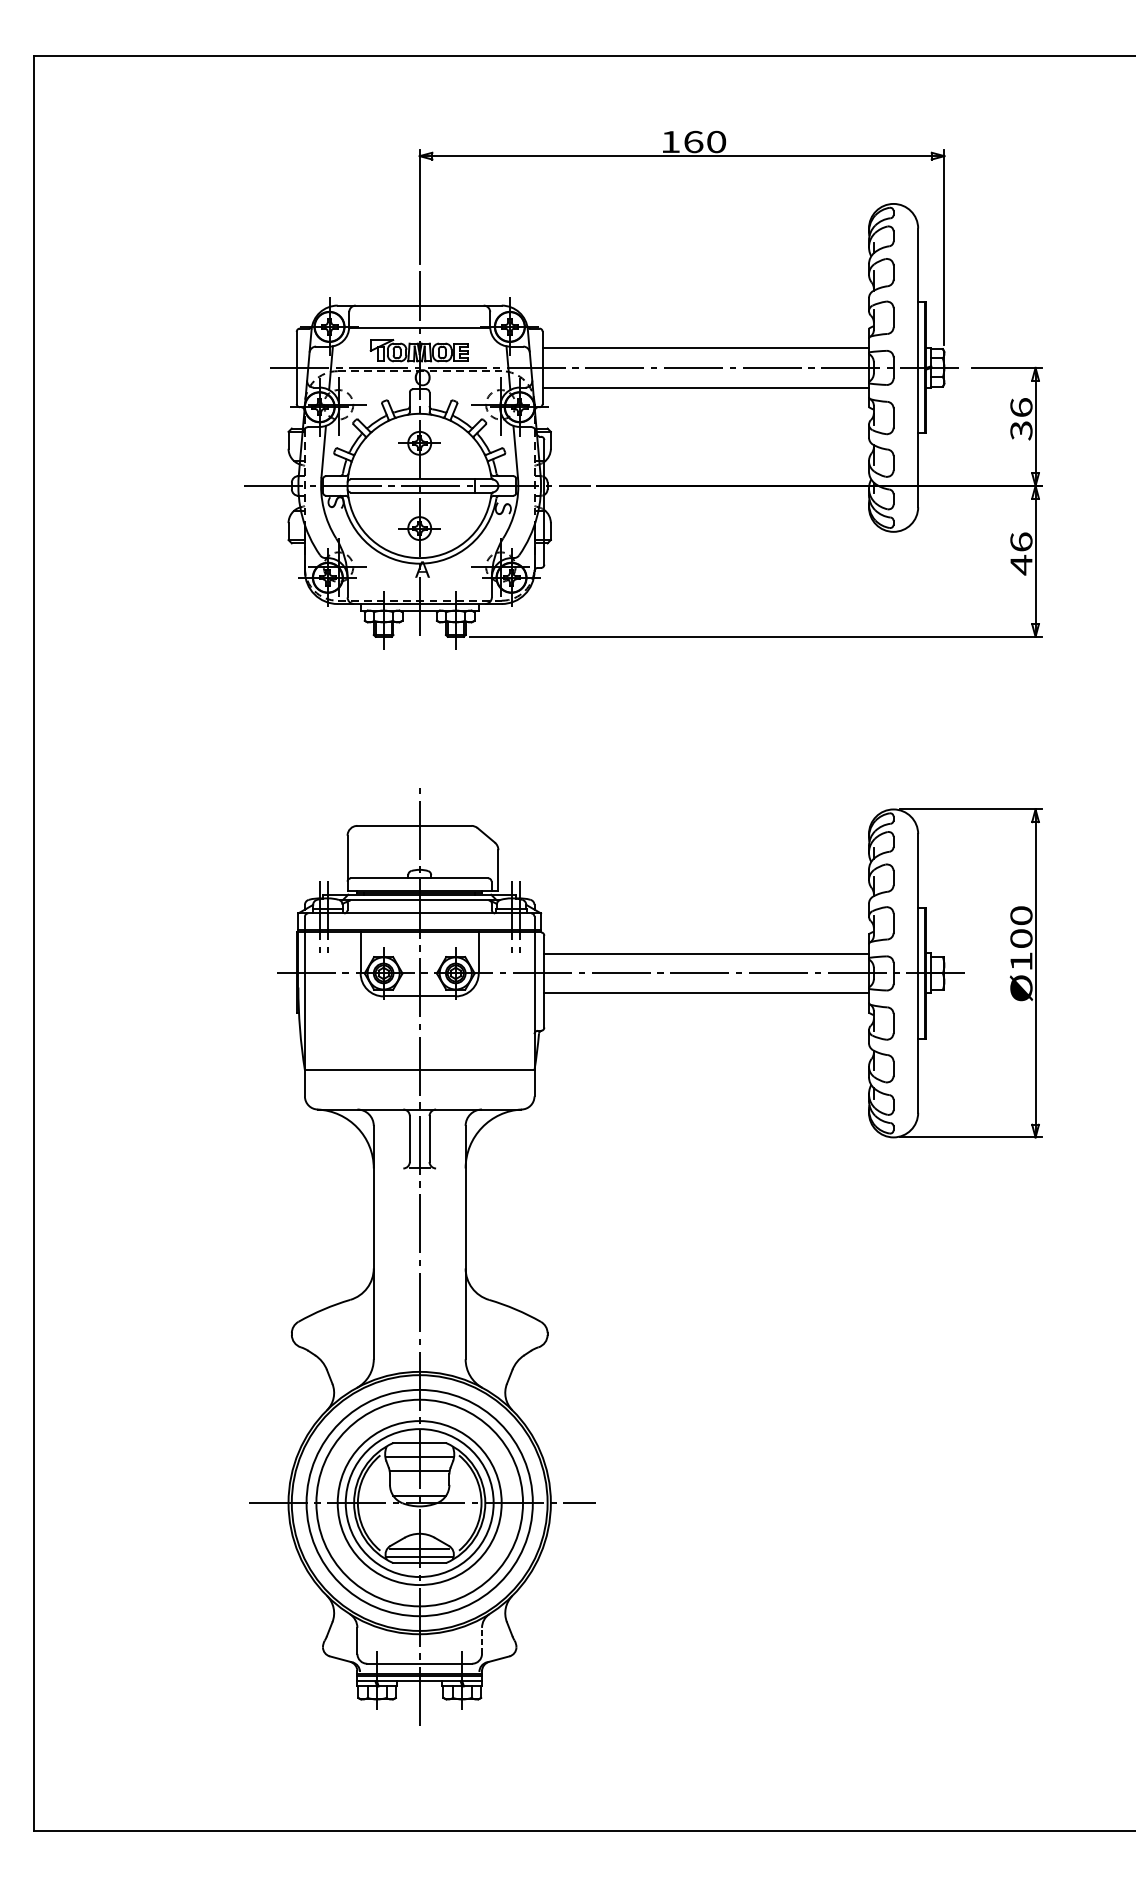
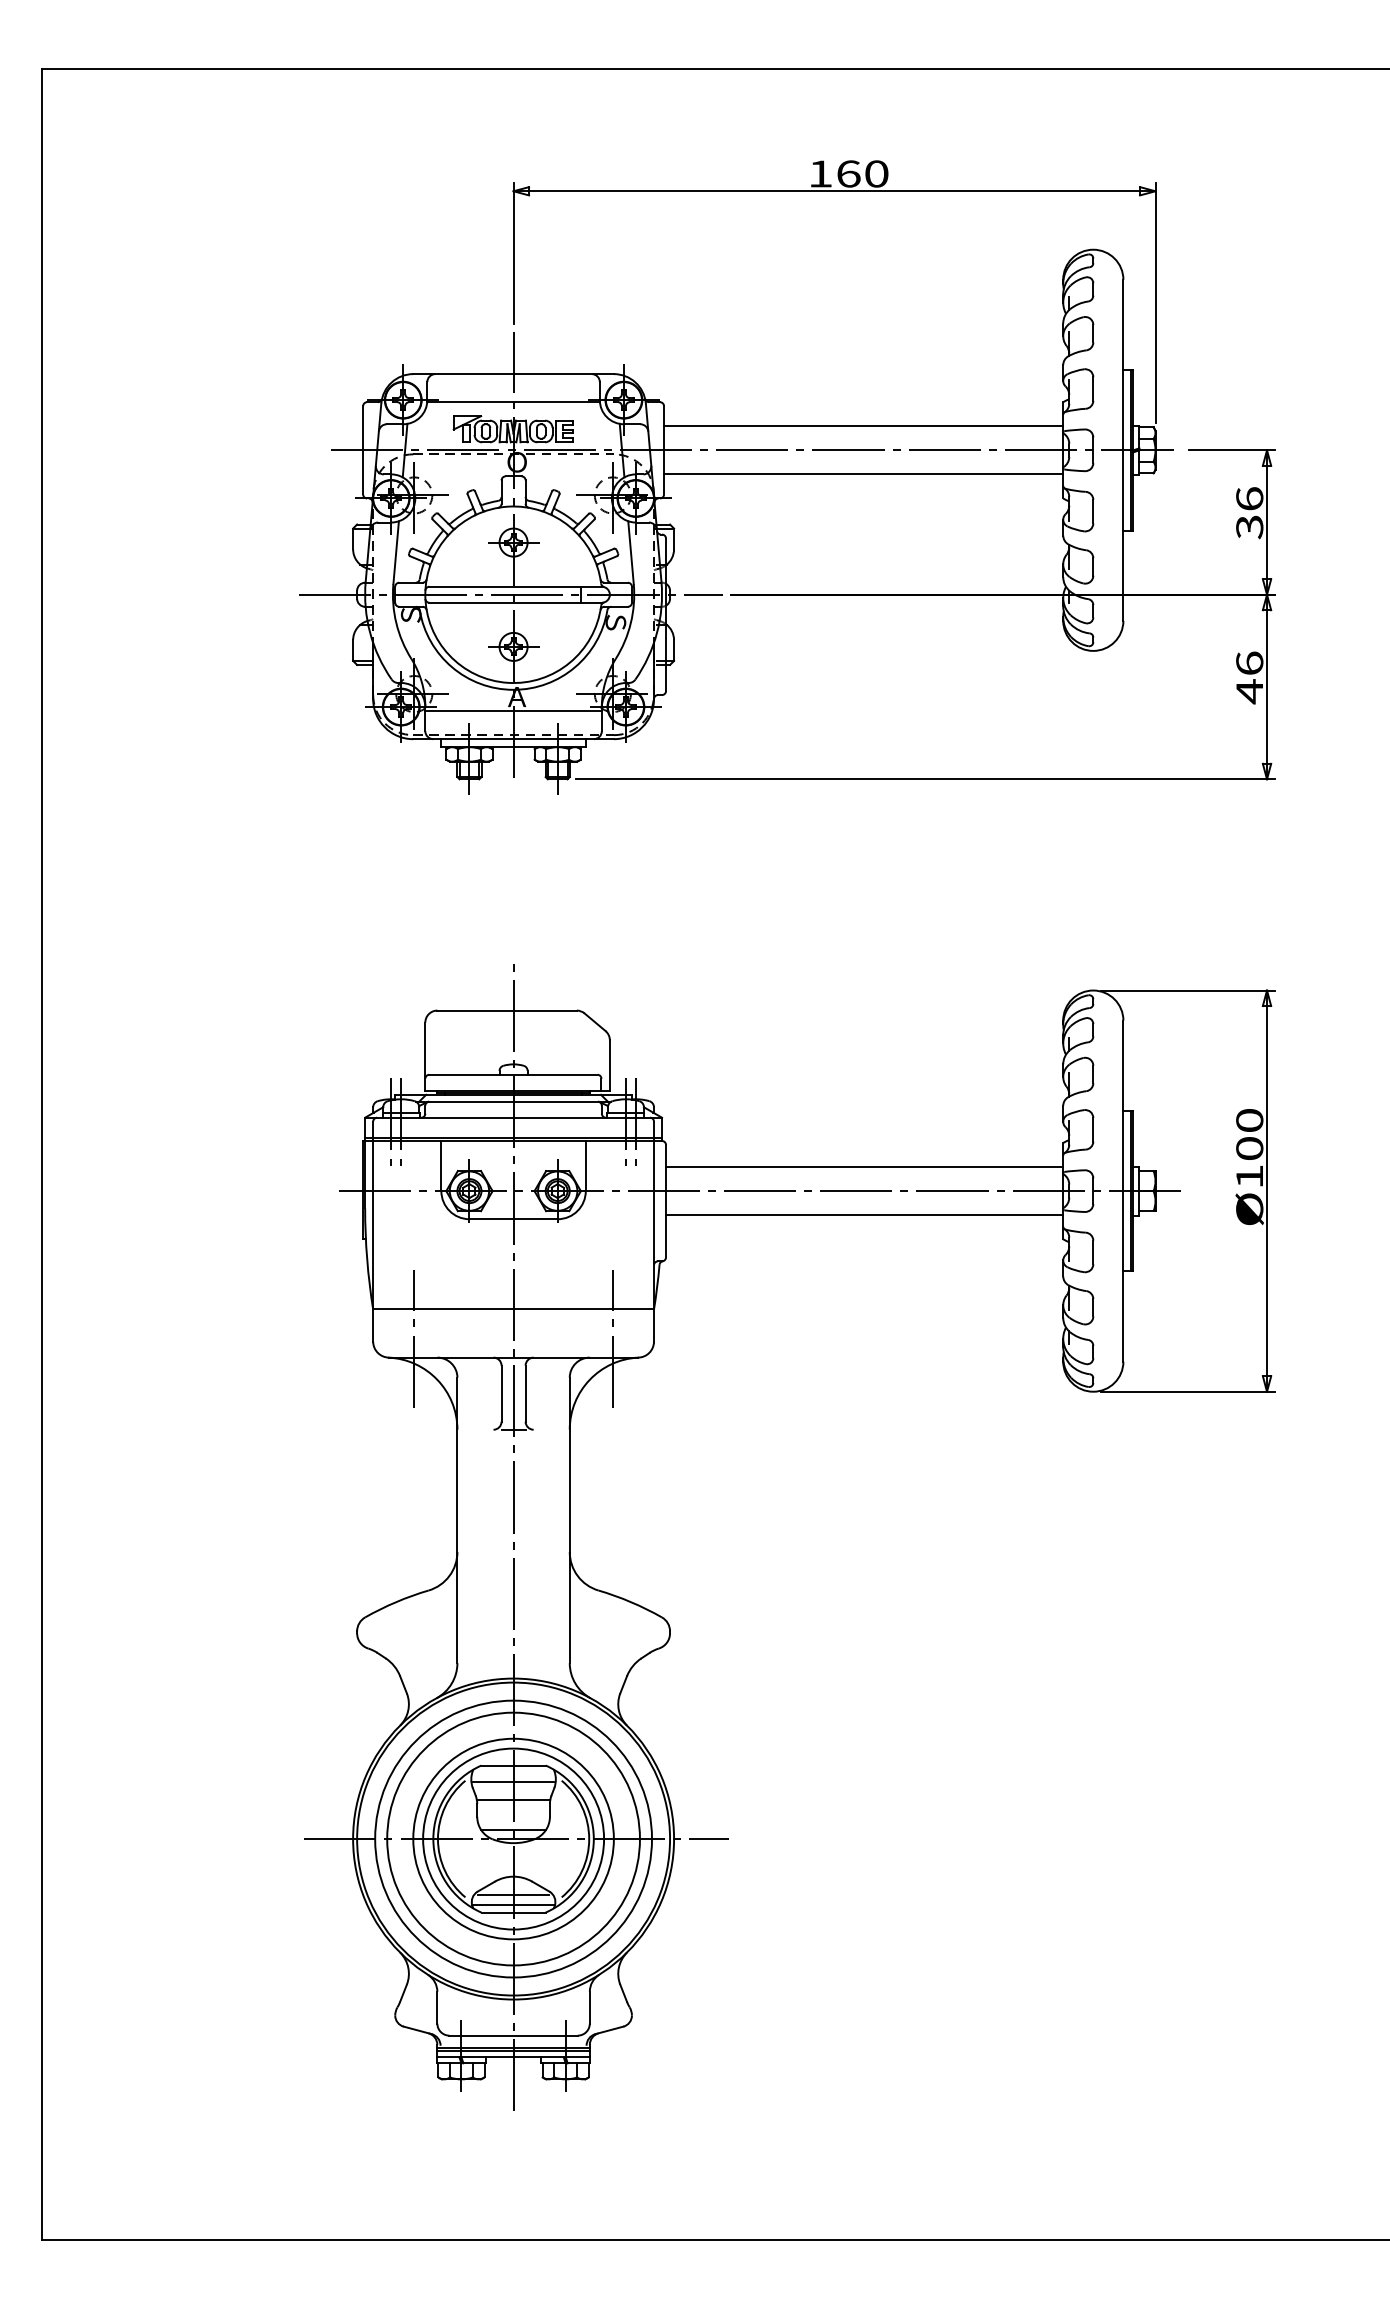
line: (419, 581) -> (513, 711), added
line: (338, 1093) -> (414, 1338), added
line: (500, 1093) -> (612, 1338), added
line: (481, 1640) -> (589, 2007), dashed -> solid

